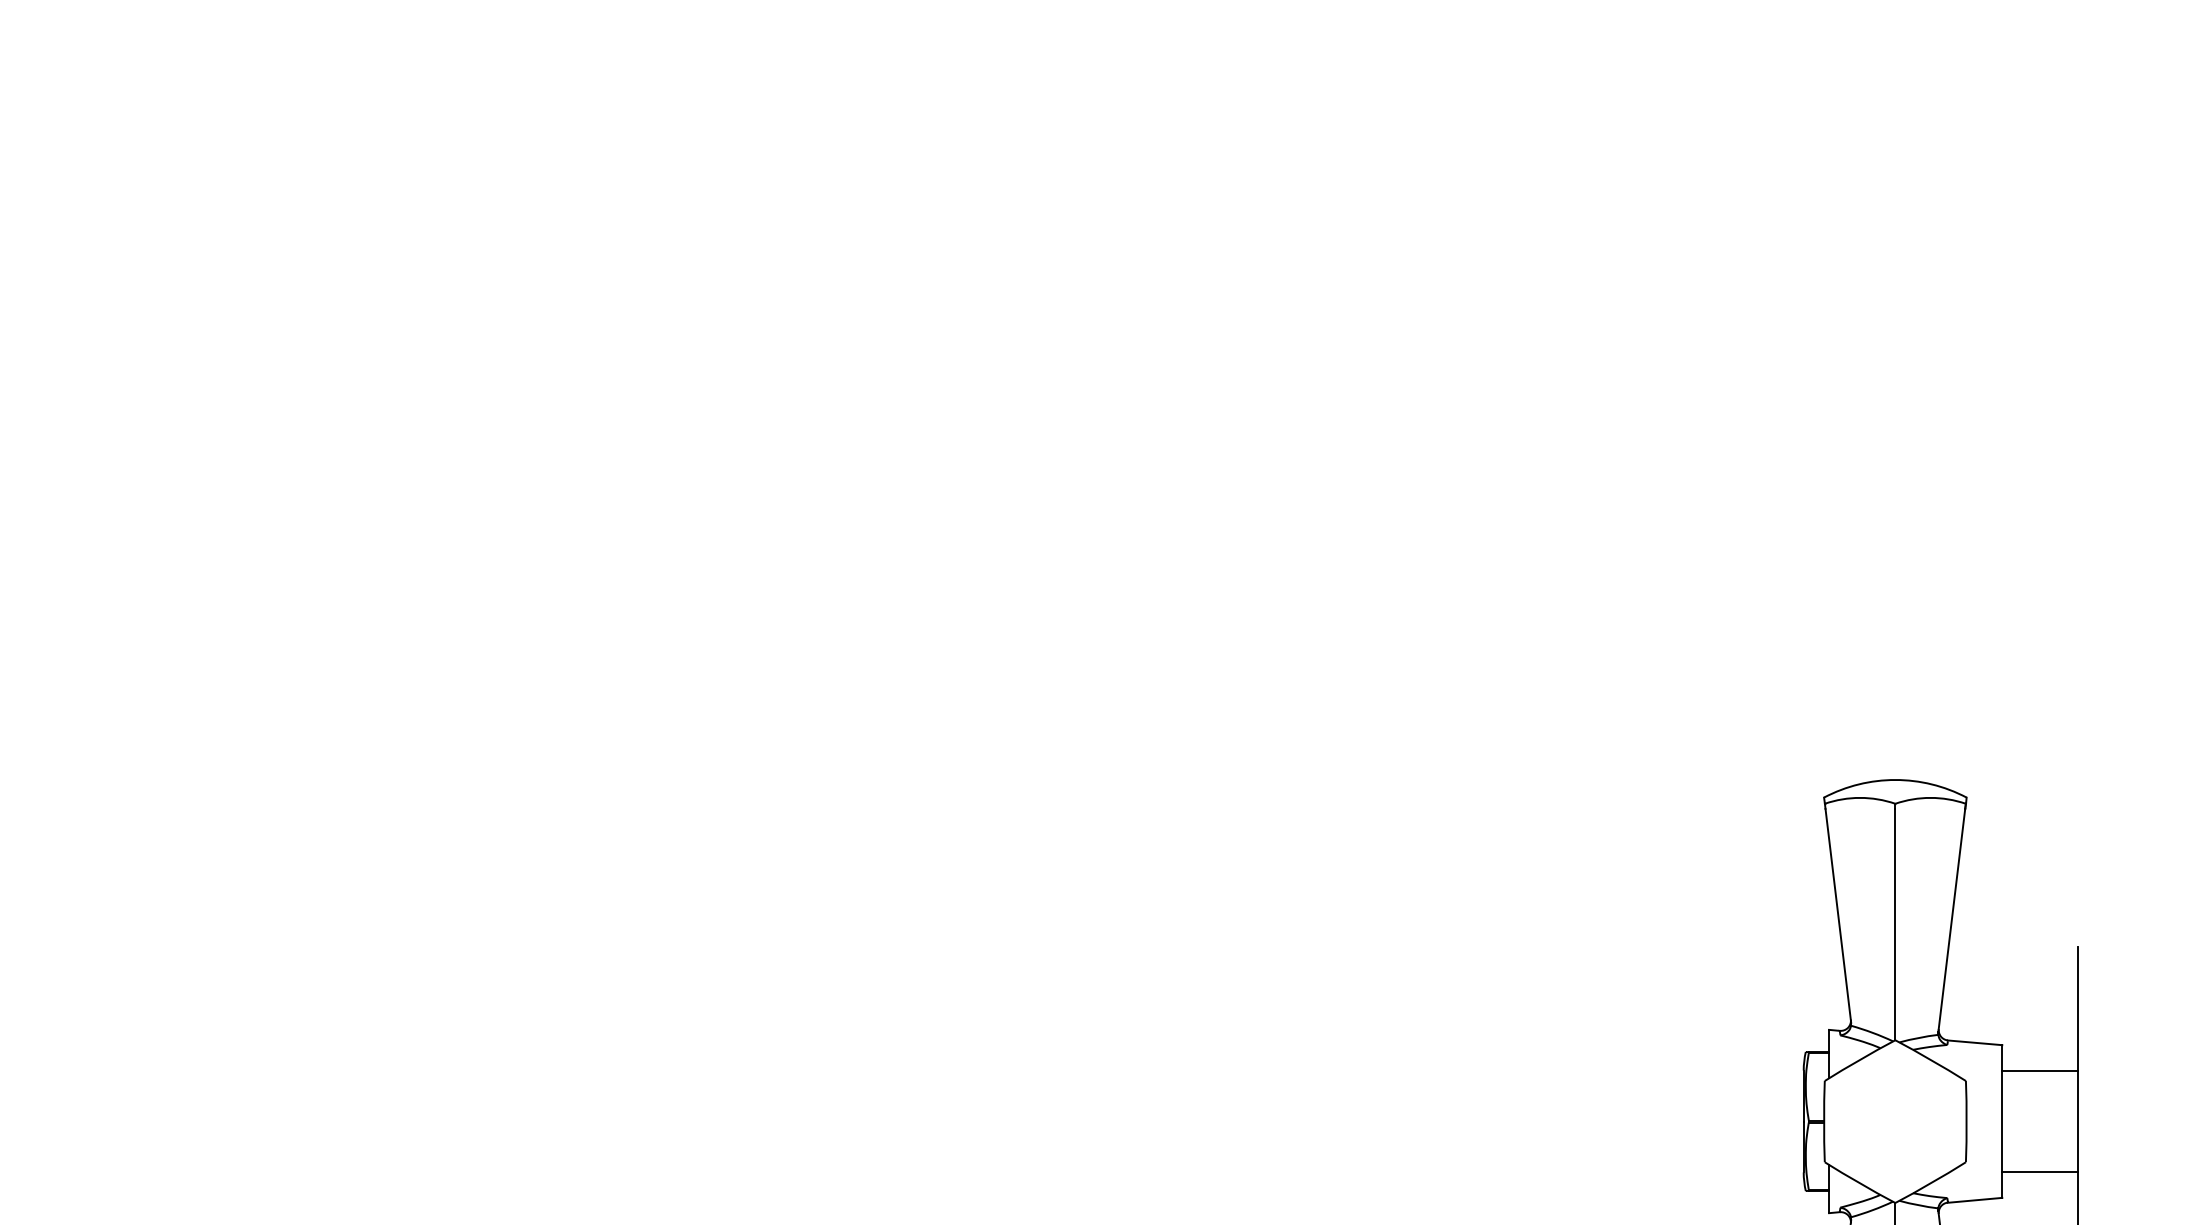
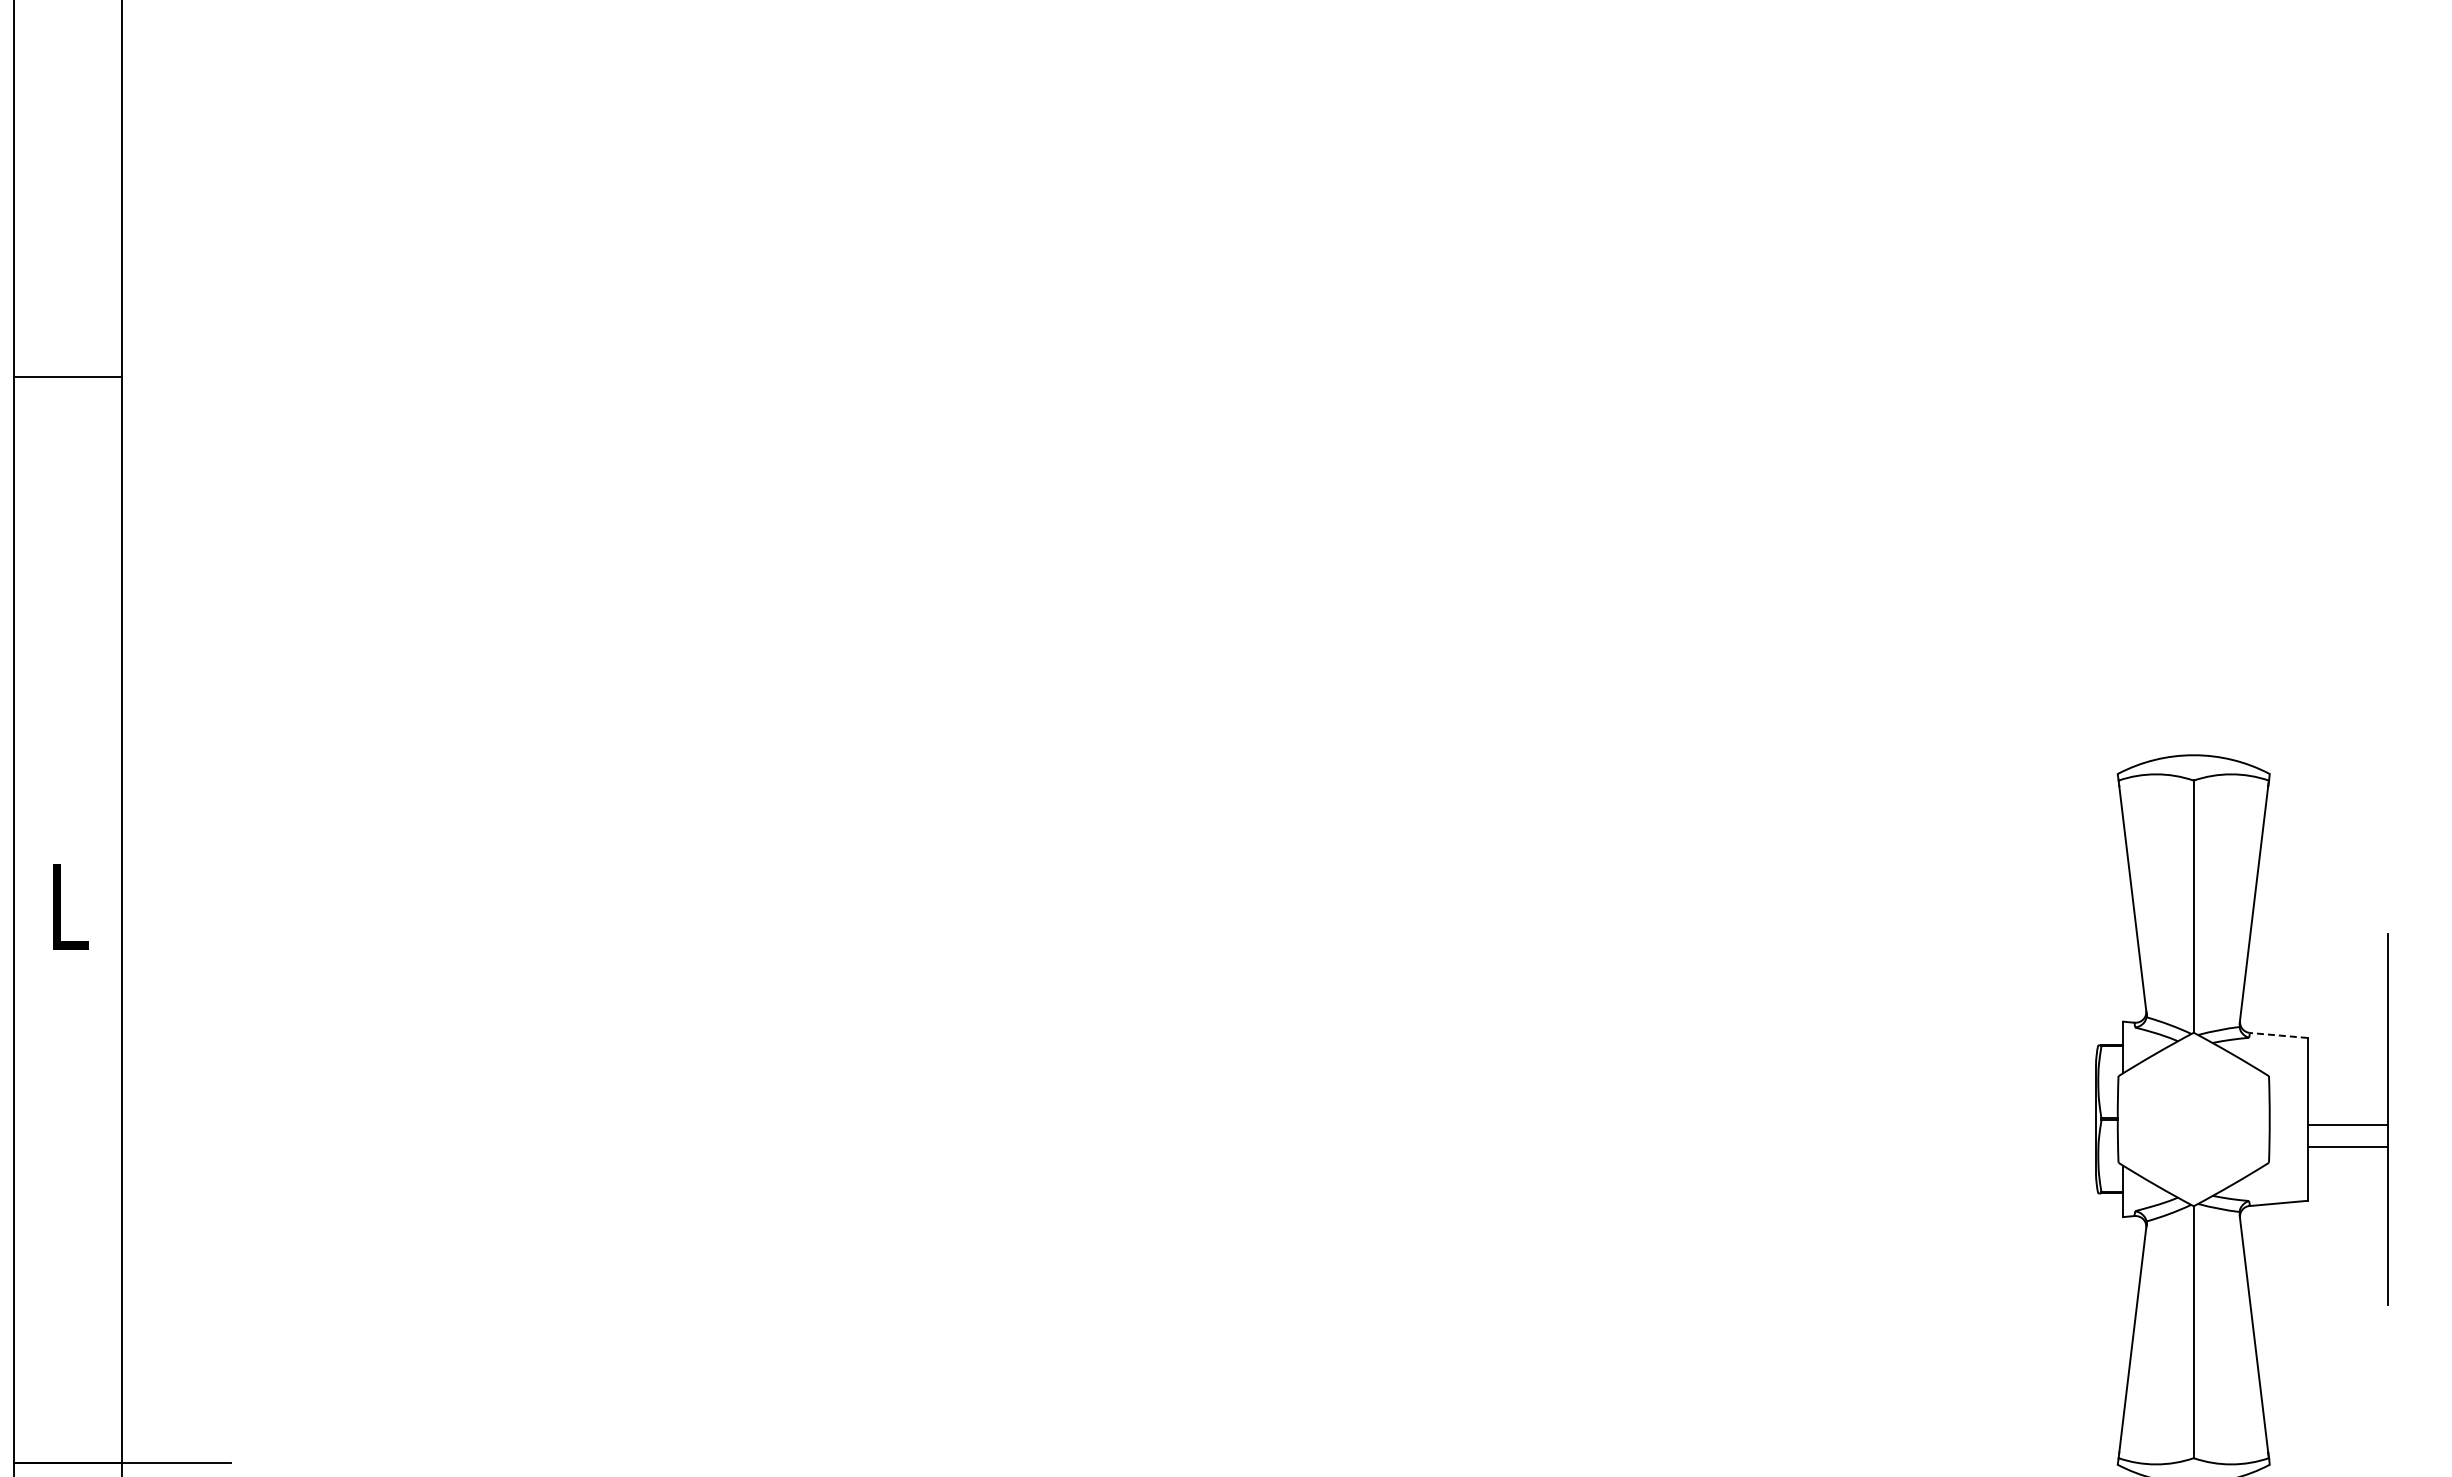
line: (1974, 1042) -> (2278, 1035), solid -> dashed
line: (2039, 1070) -> (2347, 1147), moved
line: (2039, 1172) -> (2347, 1124), moved

